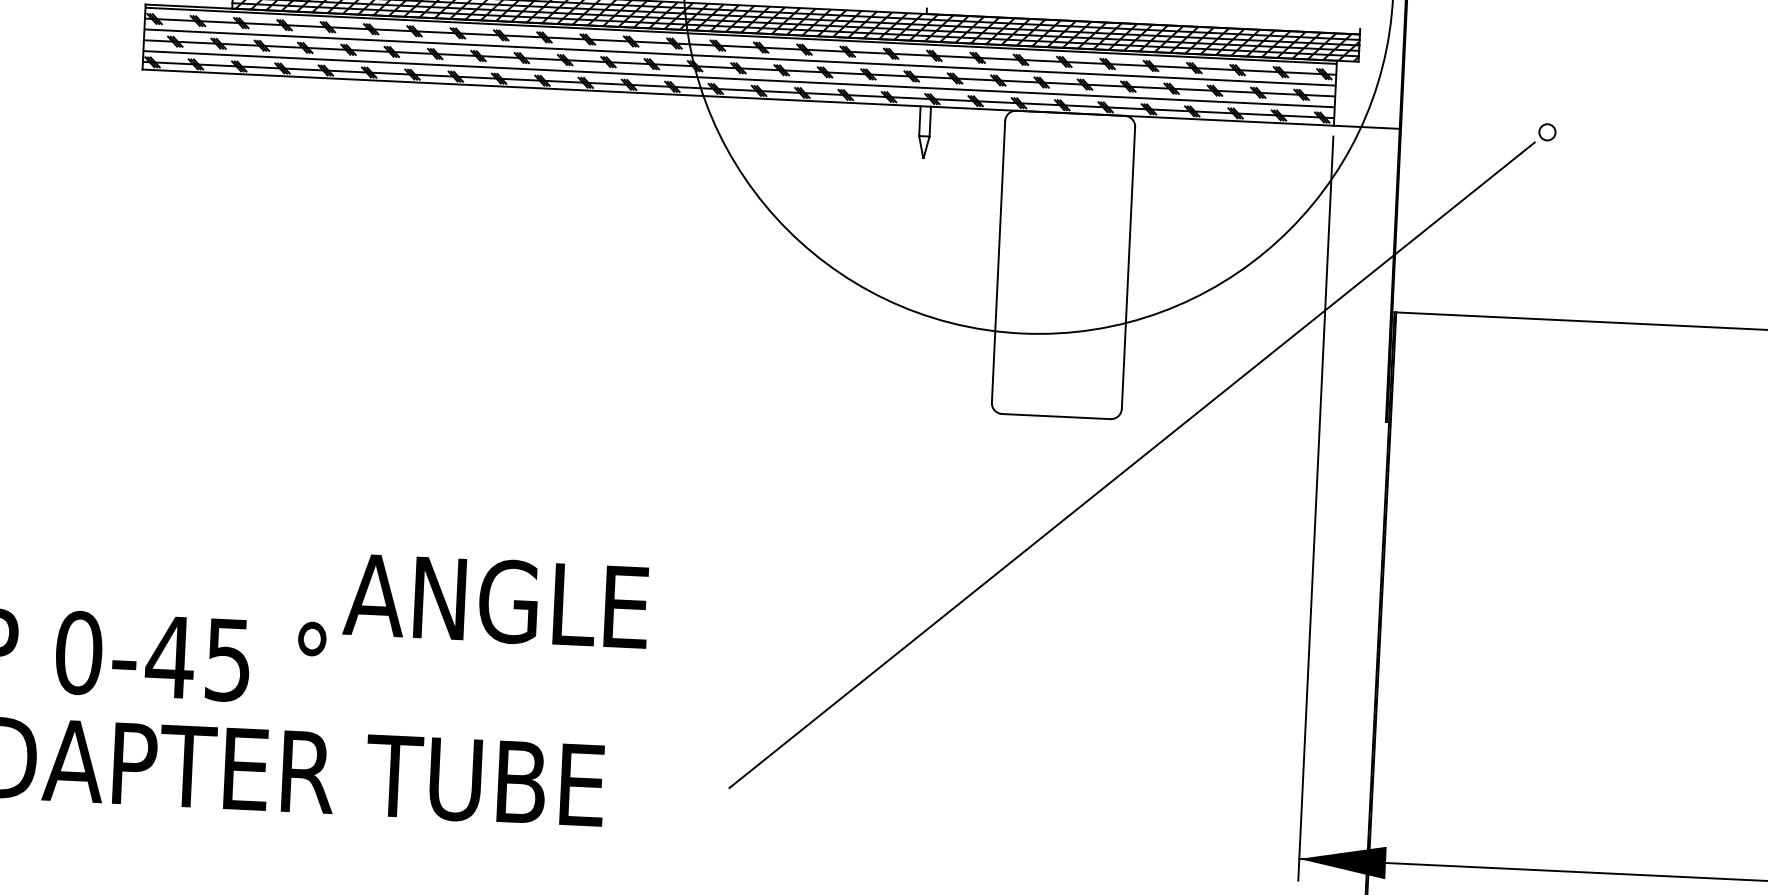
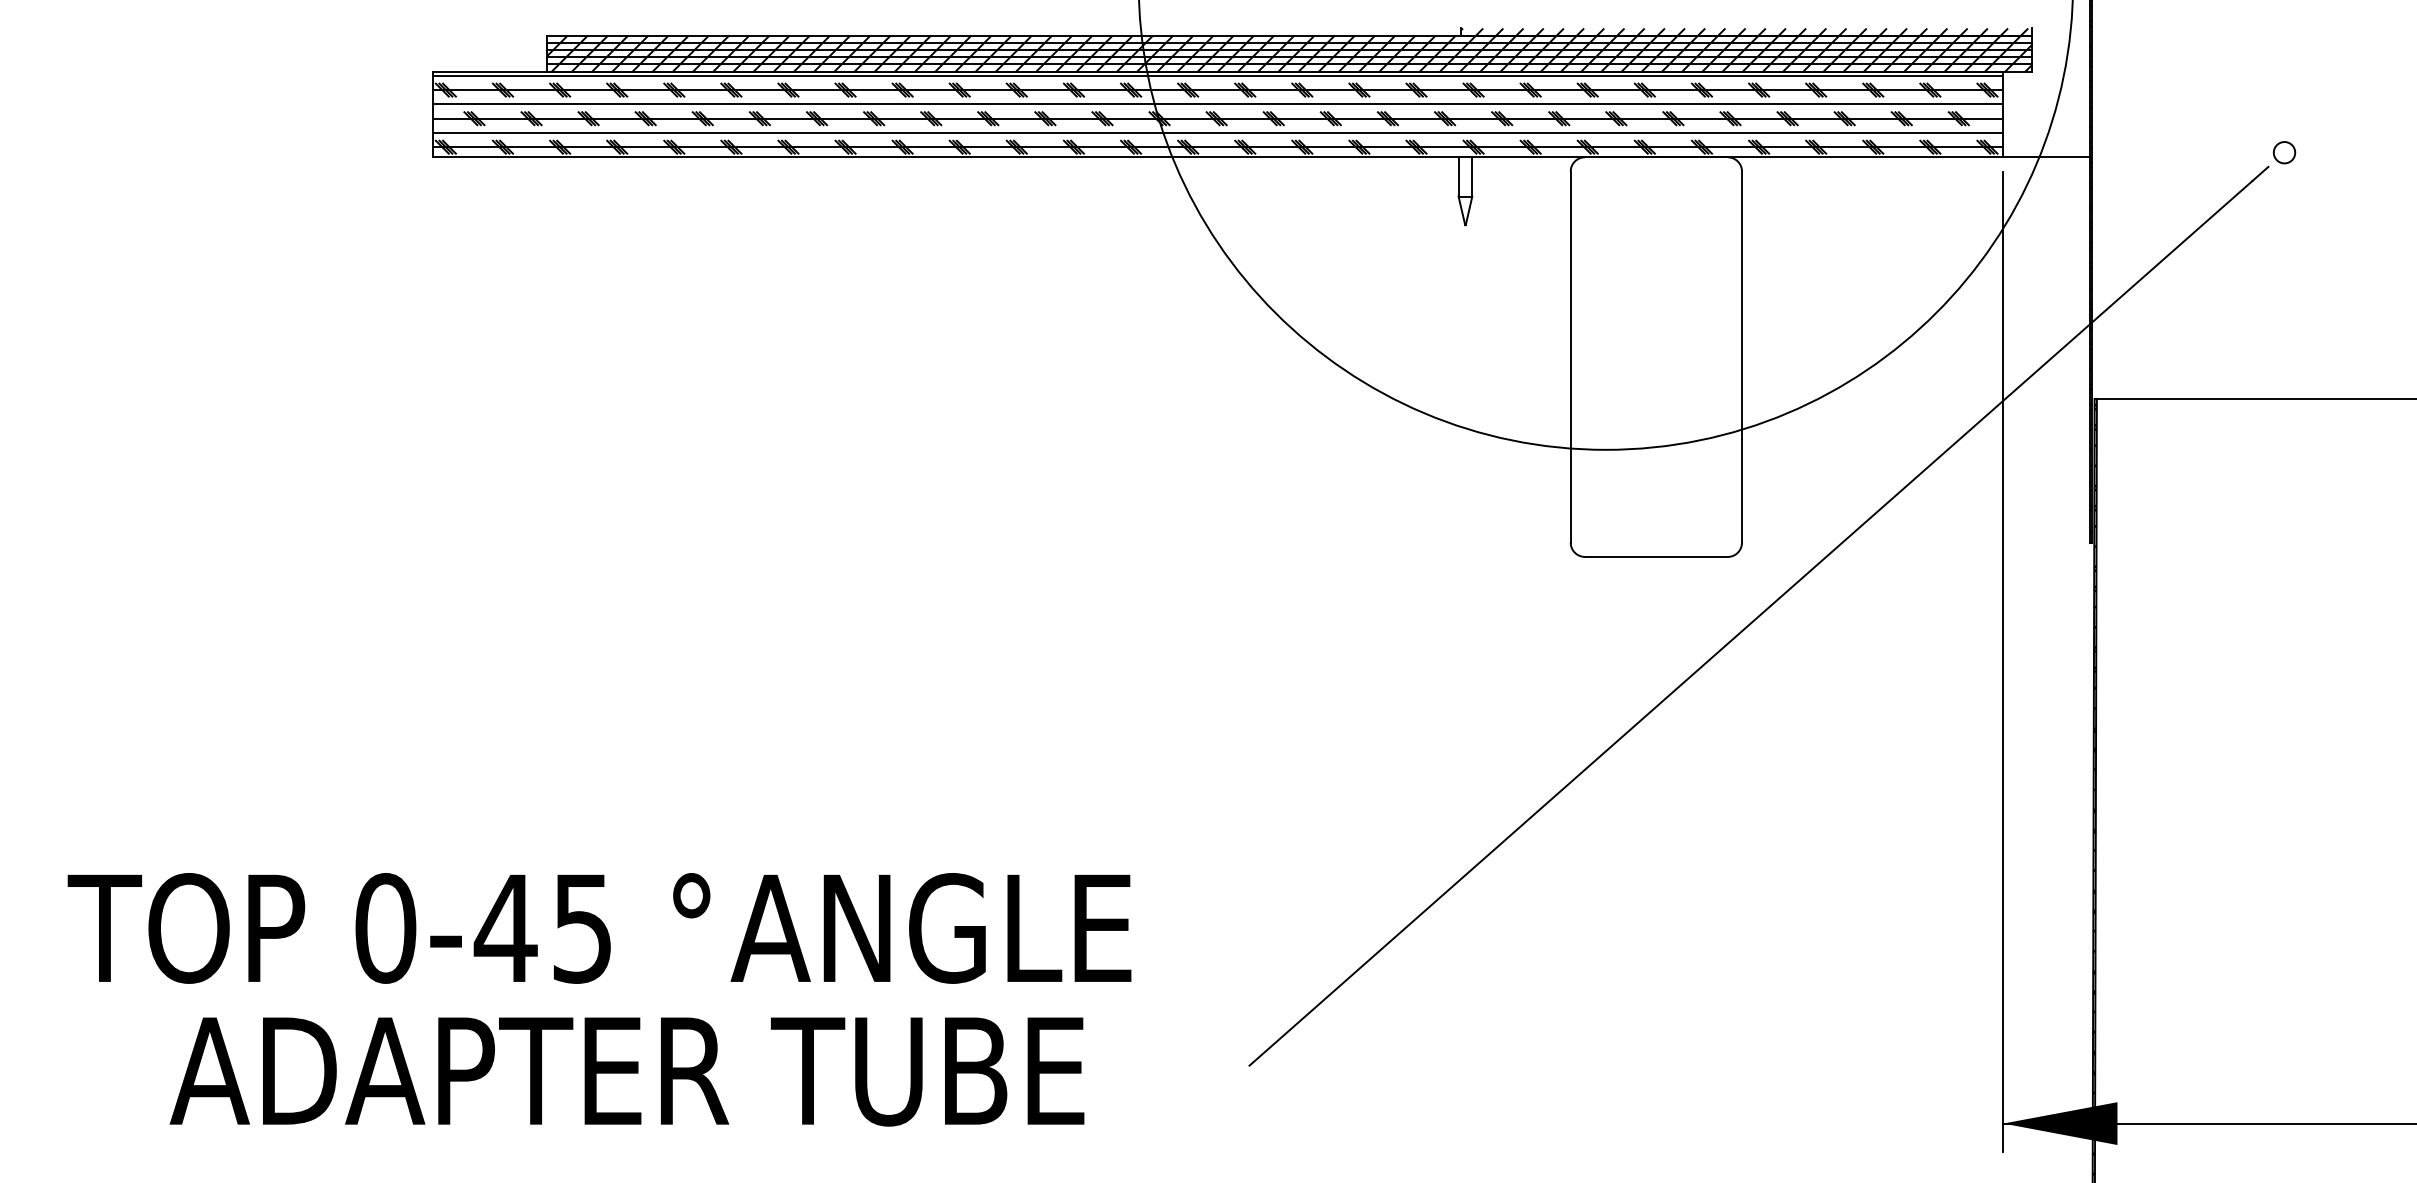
hatch: (1142, 21) -> (1744, 31), added
text: (495, 601) -> (930, 928), moved

